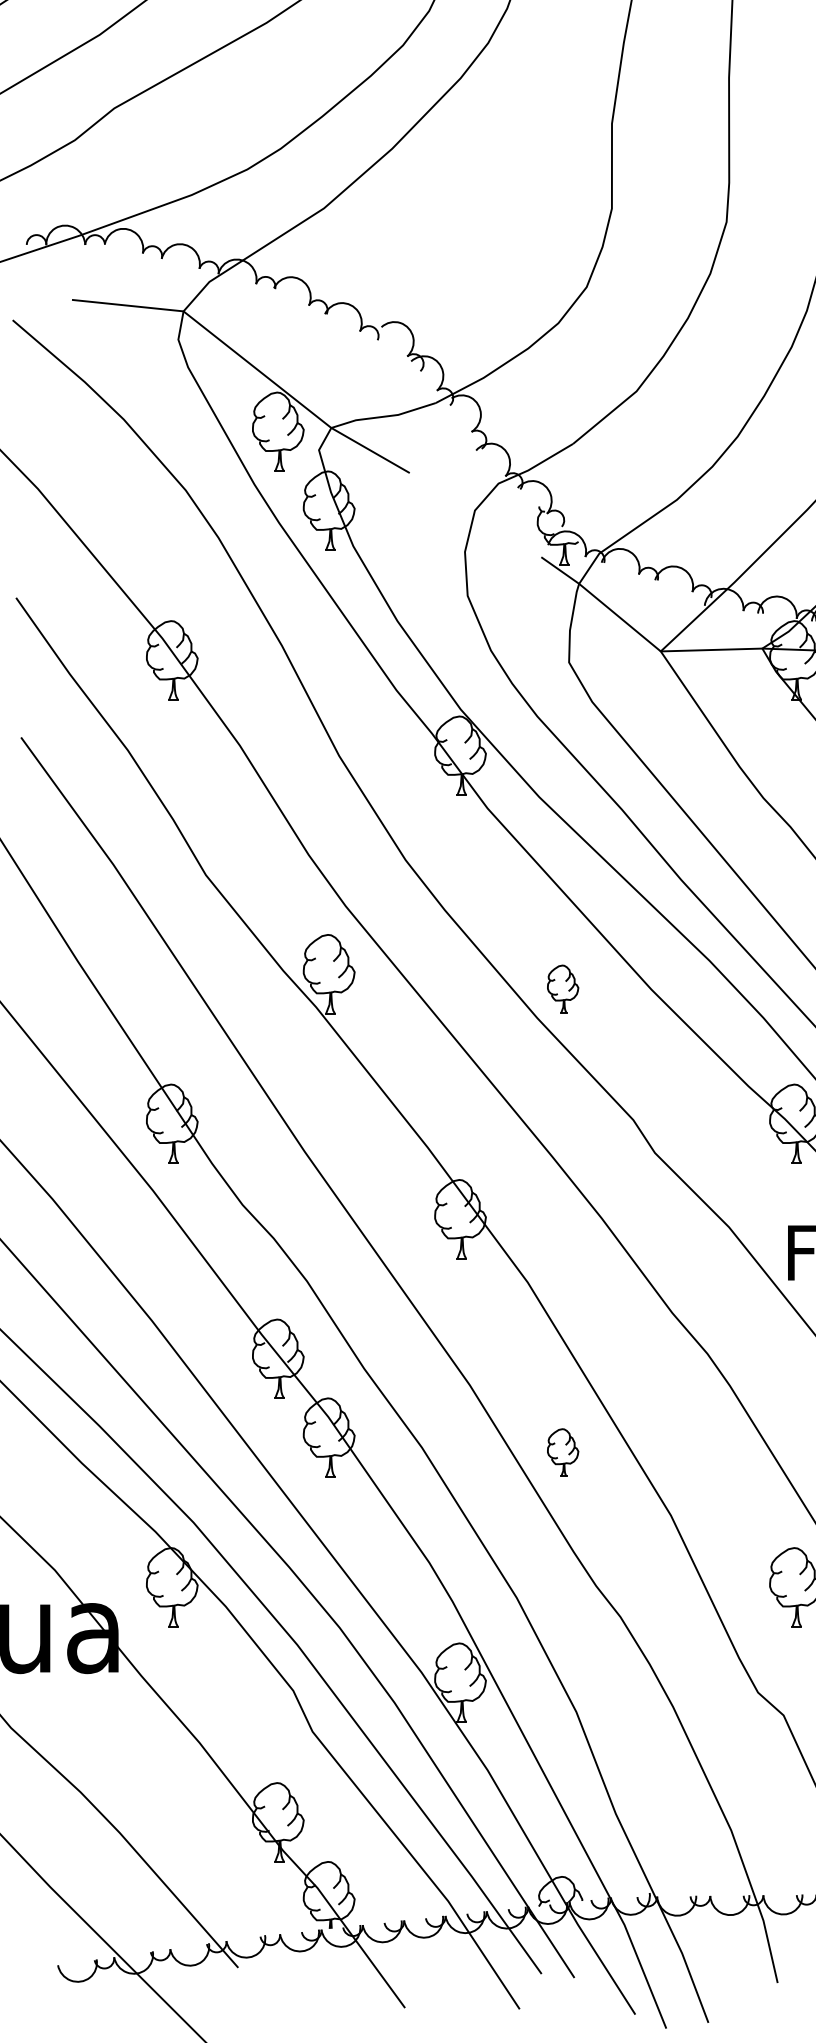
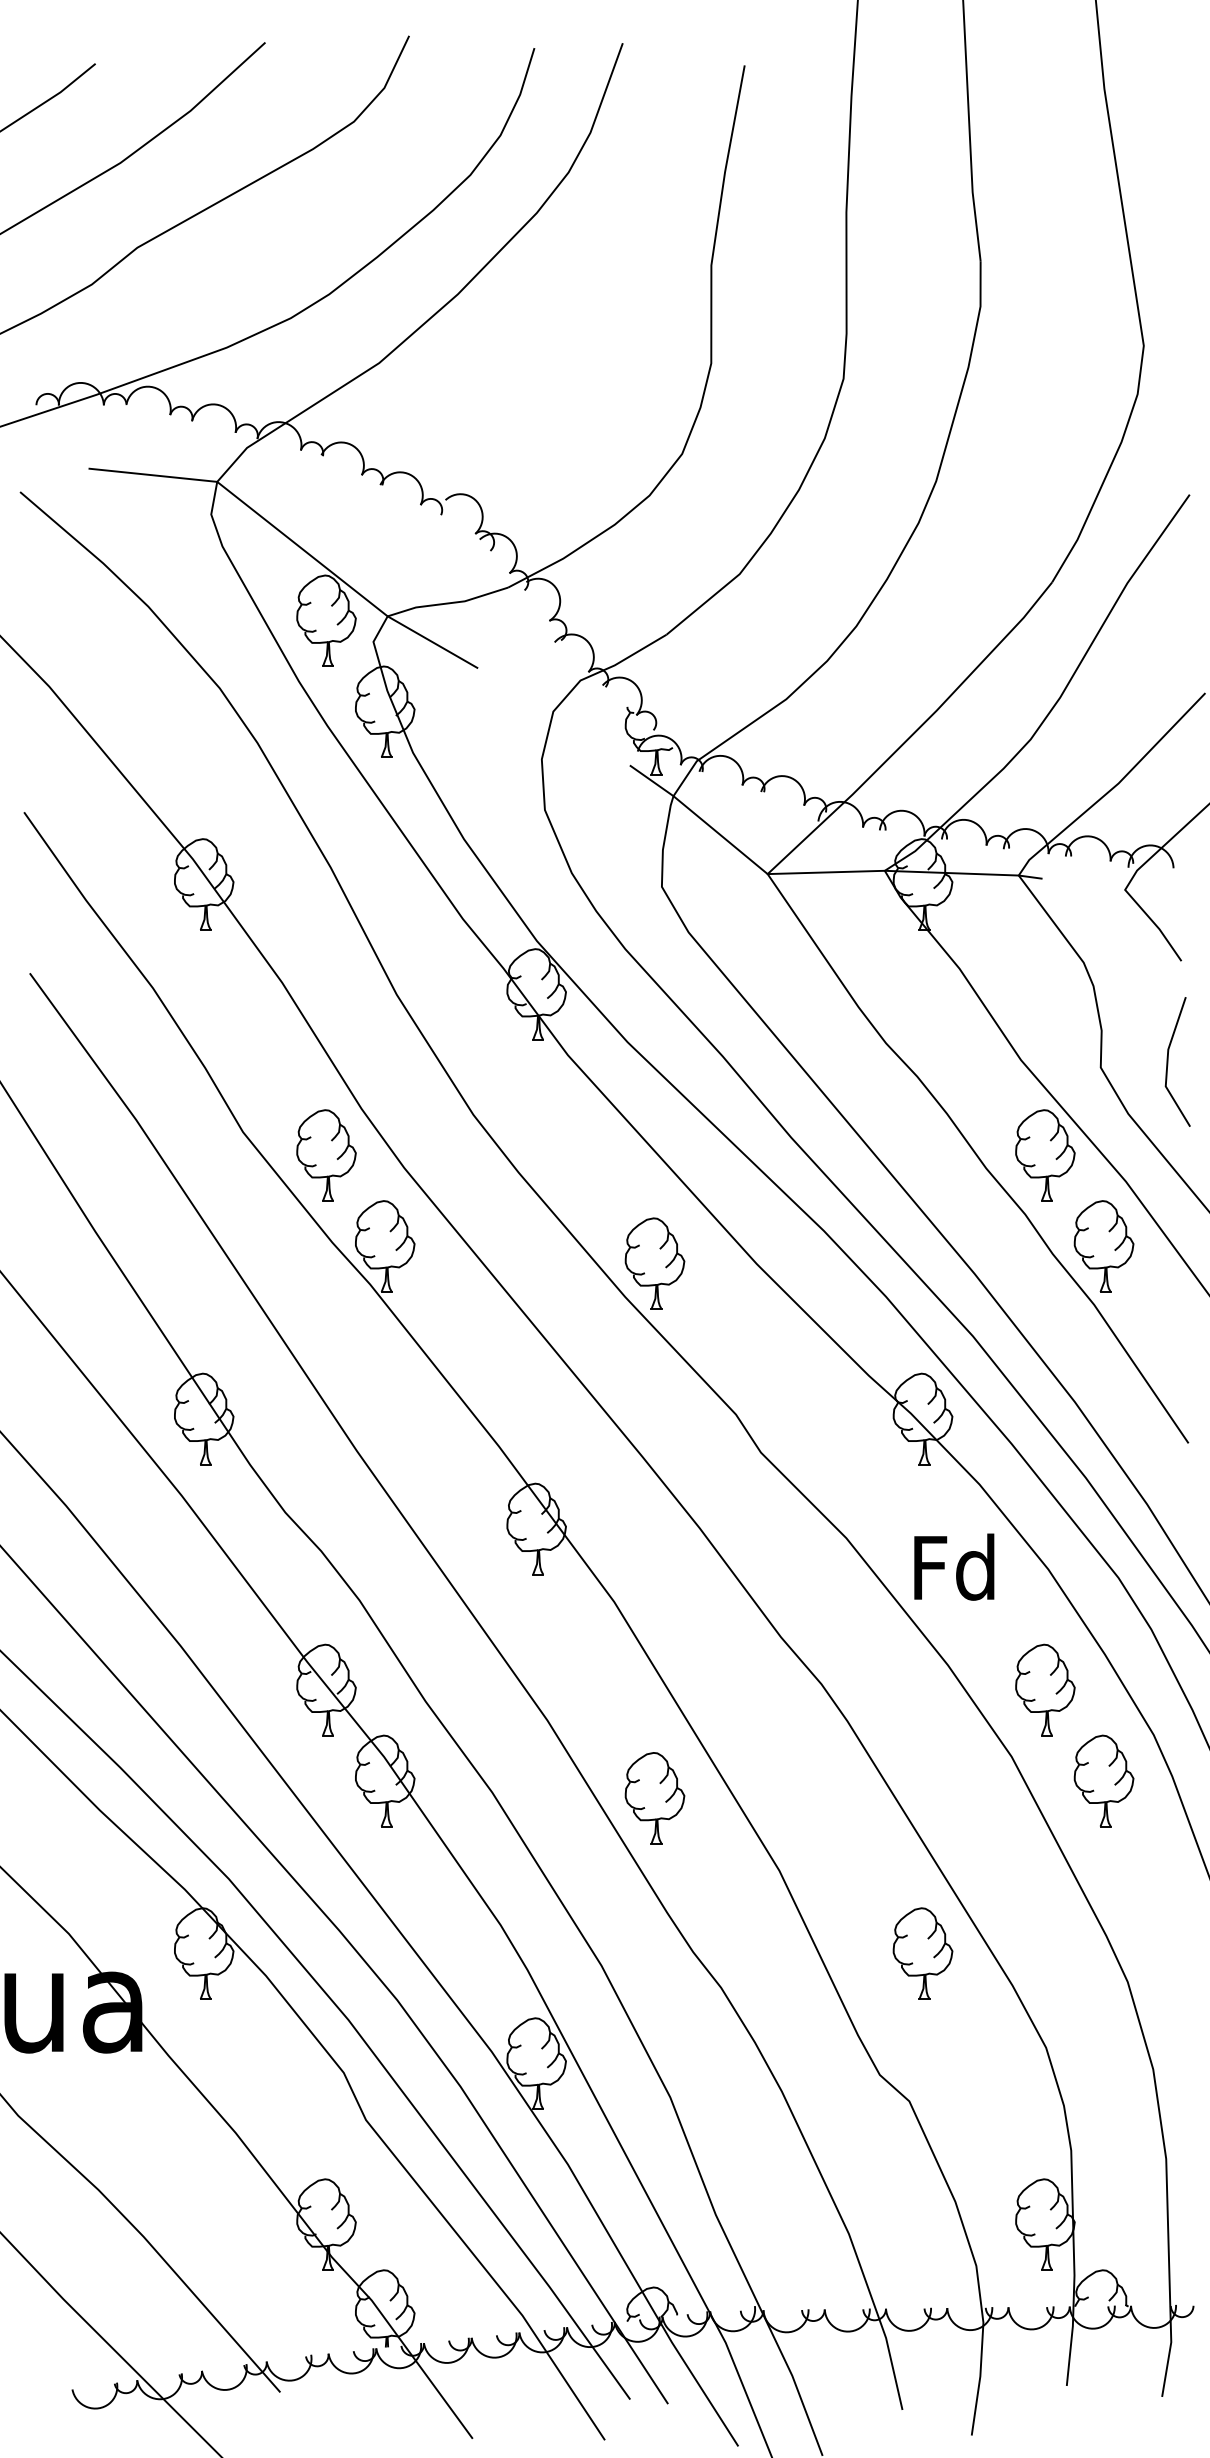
part: (278, 895) -> (326, 1155), added
part: (562, 989) -> (654, 1263), size x1.67
part: (562, 1452) -> (654, 1798), size x1.67

